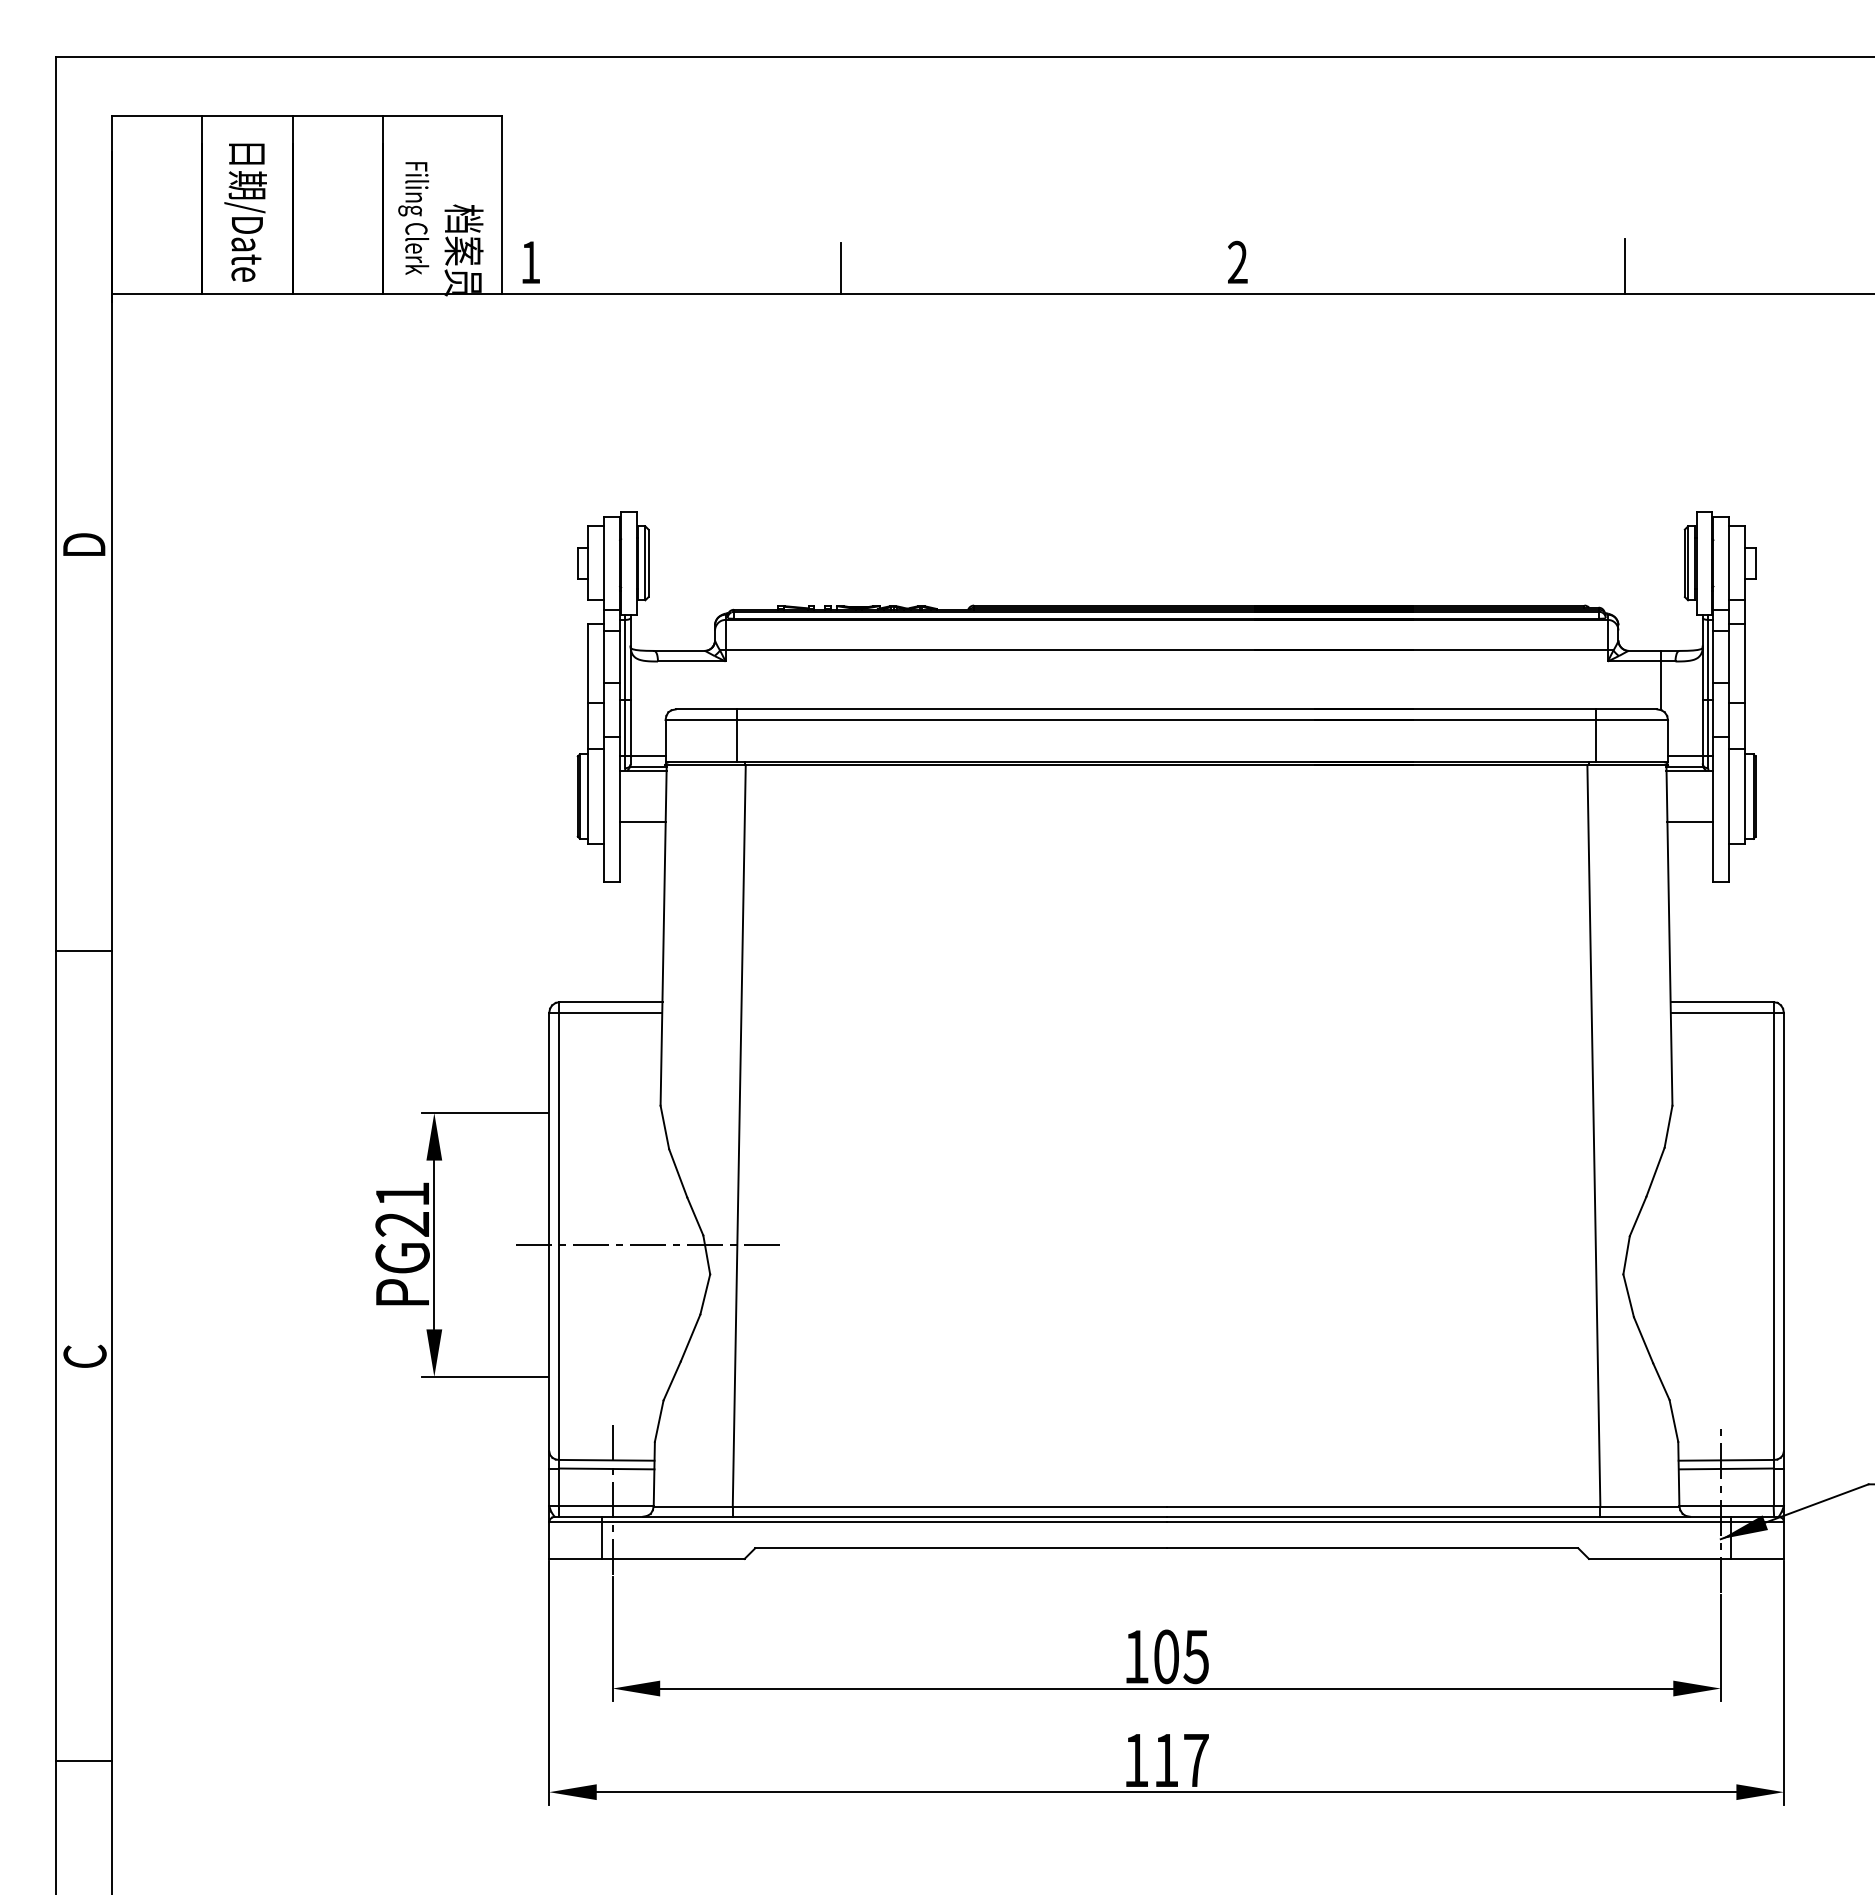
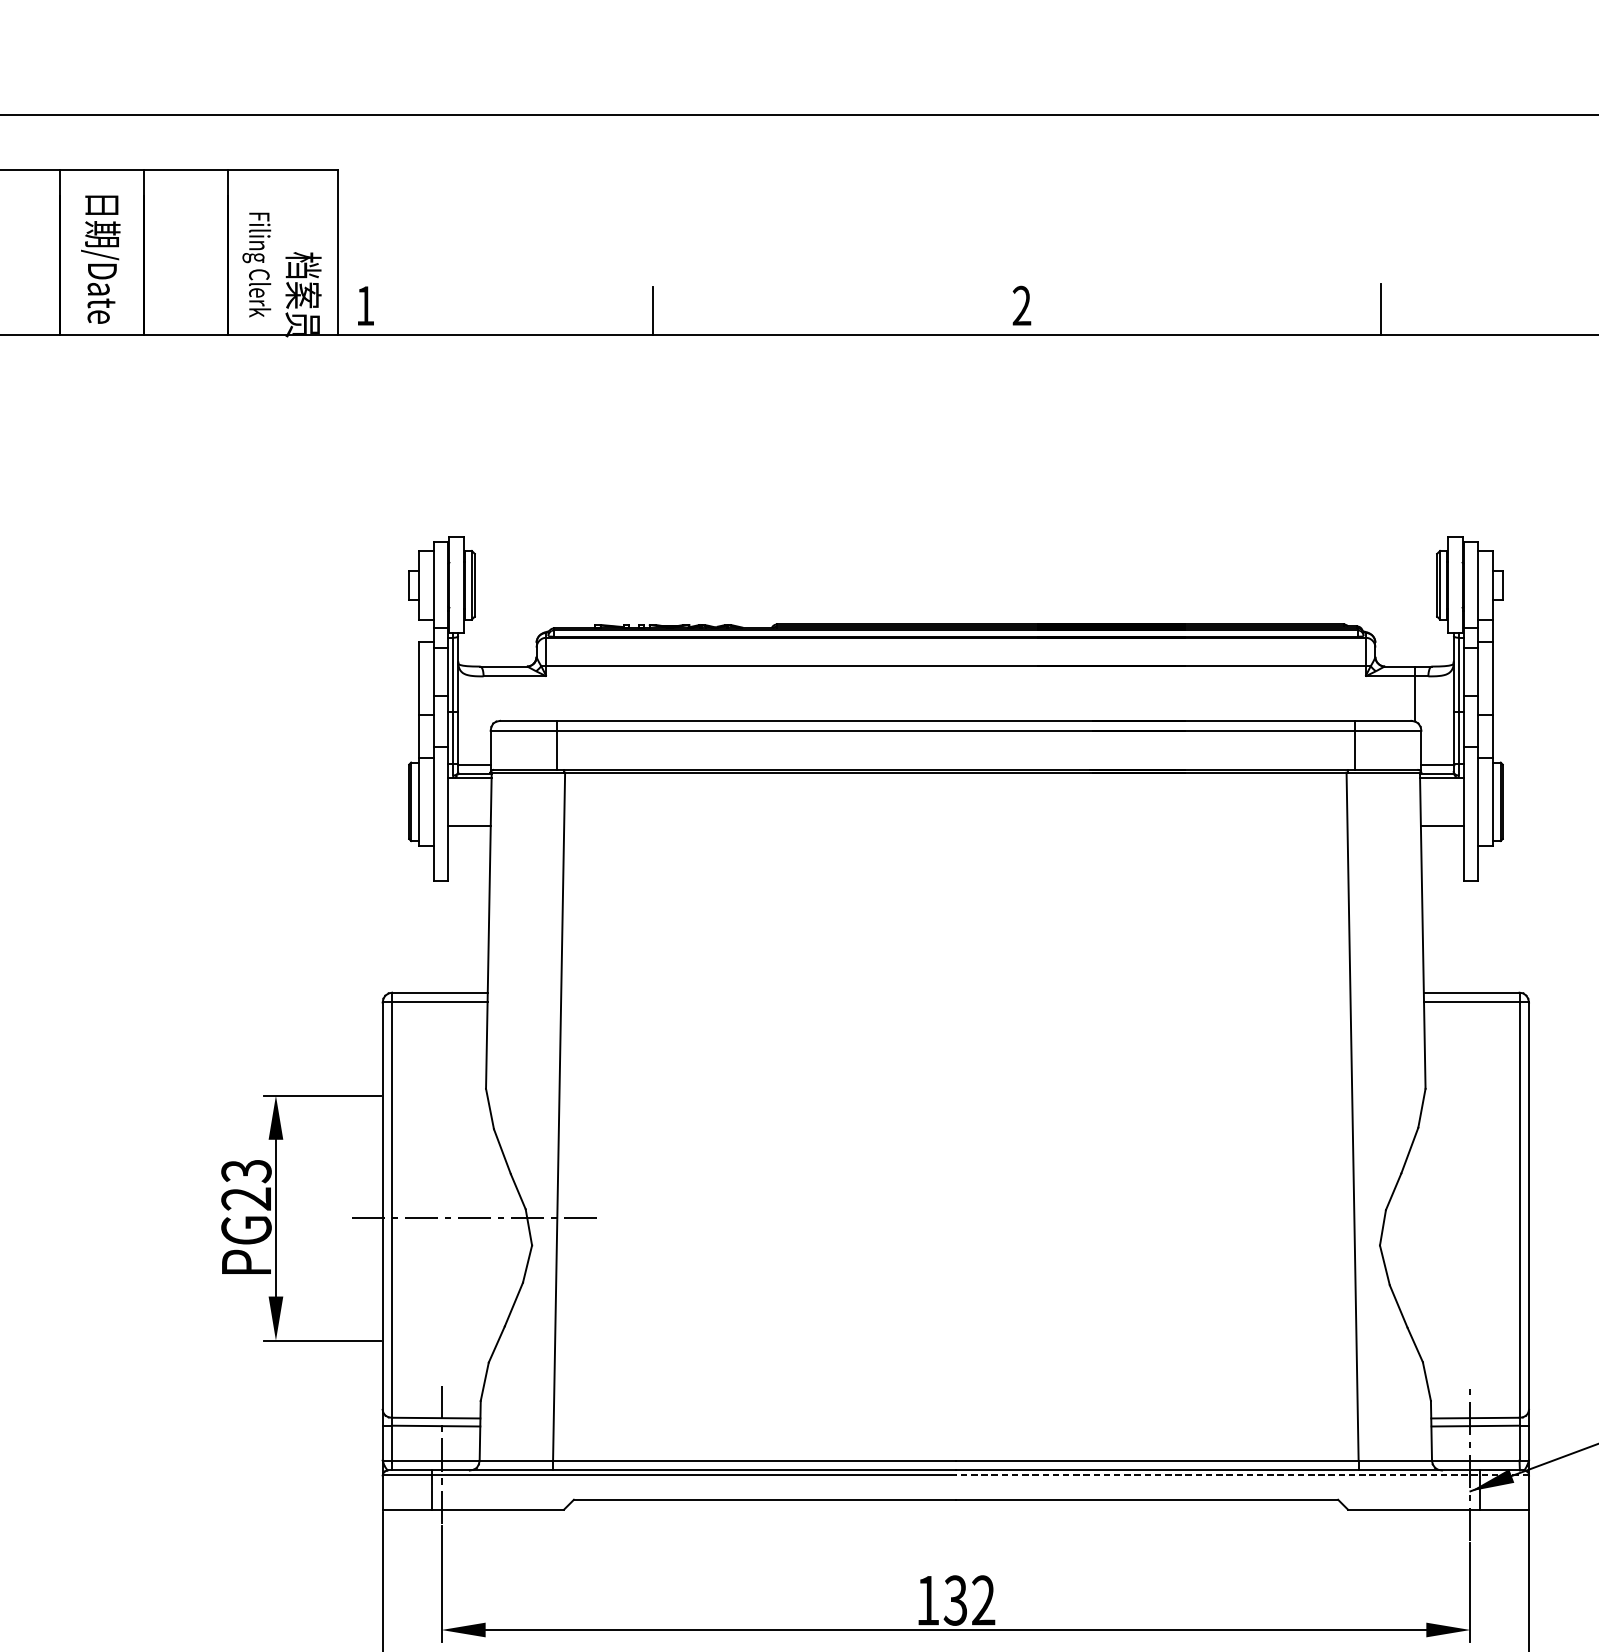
text: (402, 1194) -> (246, 1171), PG21 -> PG23
line: (1475, 1522) -> (1242, 1475), solid -> dashed
text: (1180, 1656) -> (968, 1600), 105 -> 132

